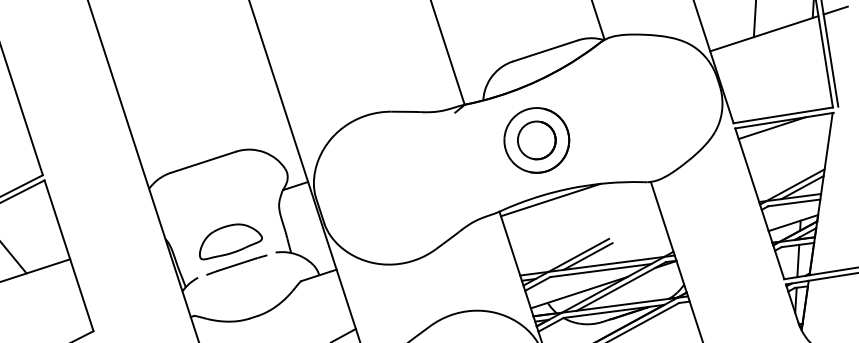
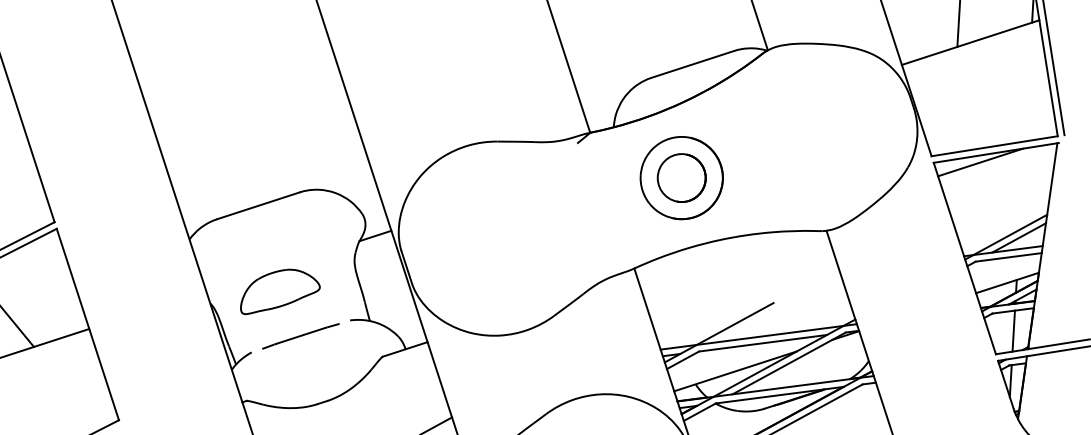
line: (835, 10) -> (1060, 13), removed
line: (550, 199) -> (699, 253), removed
part: (231, 241) -> (280, 291), moved
line: (587, 256) -> (746, 325), removed

